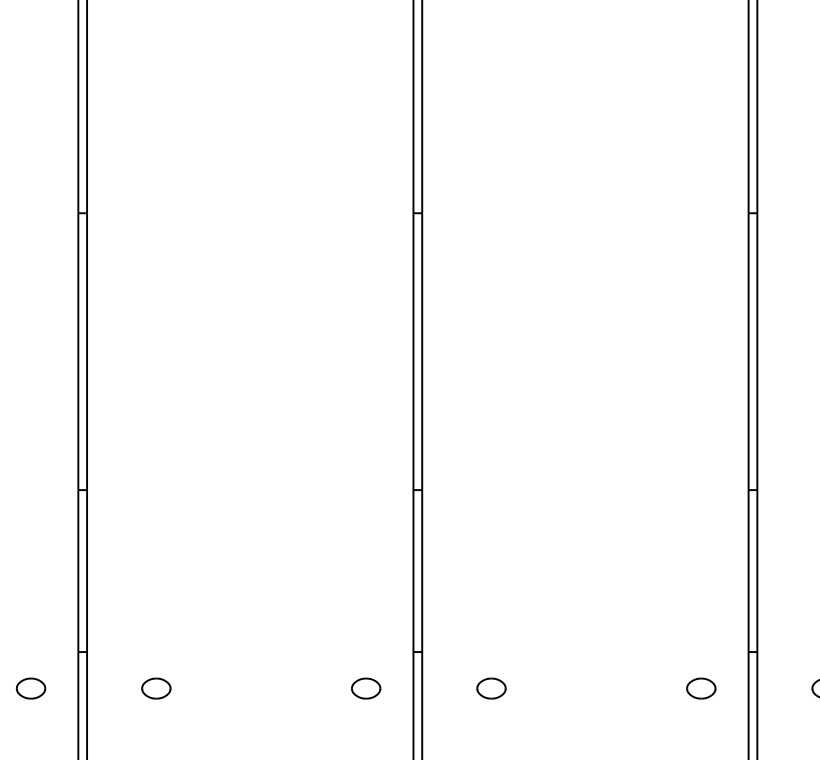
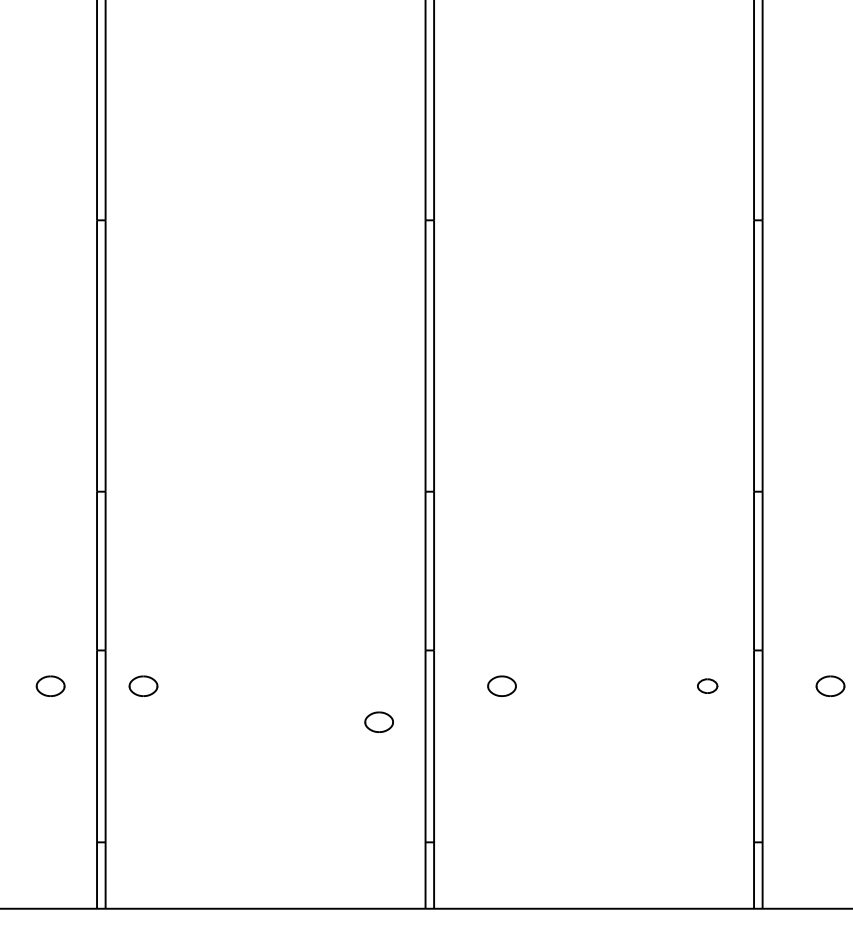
part: (156, 687) -> (143, 685), moved
part: (365, 687) -> (378, 721), moved
part: (701, 687) -> (707, 685), size x0.7

